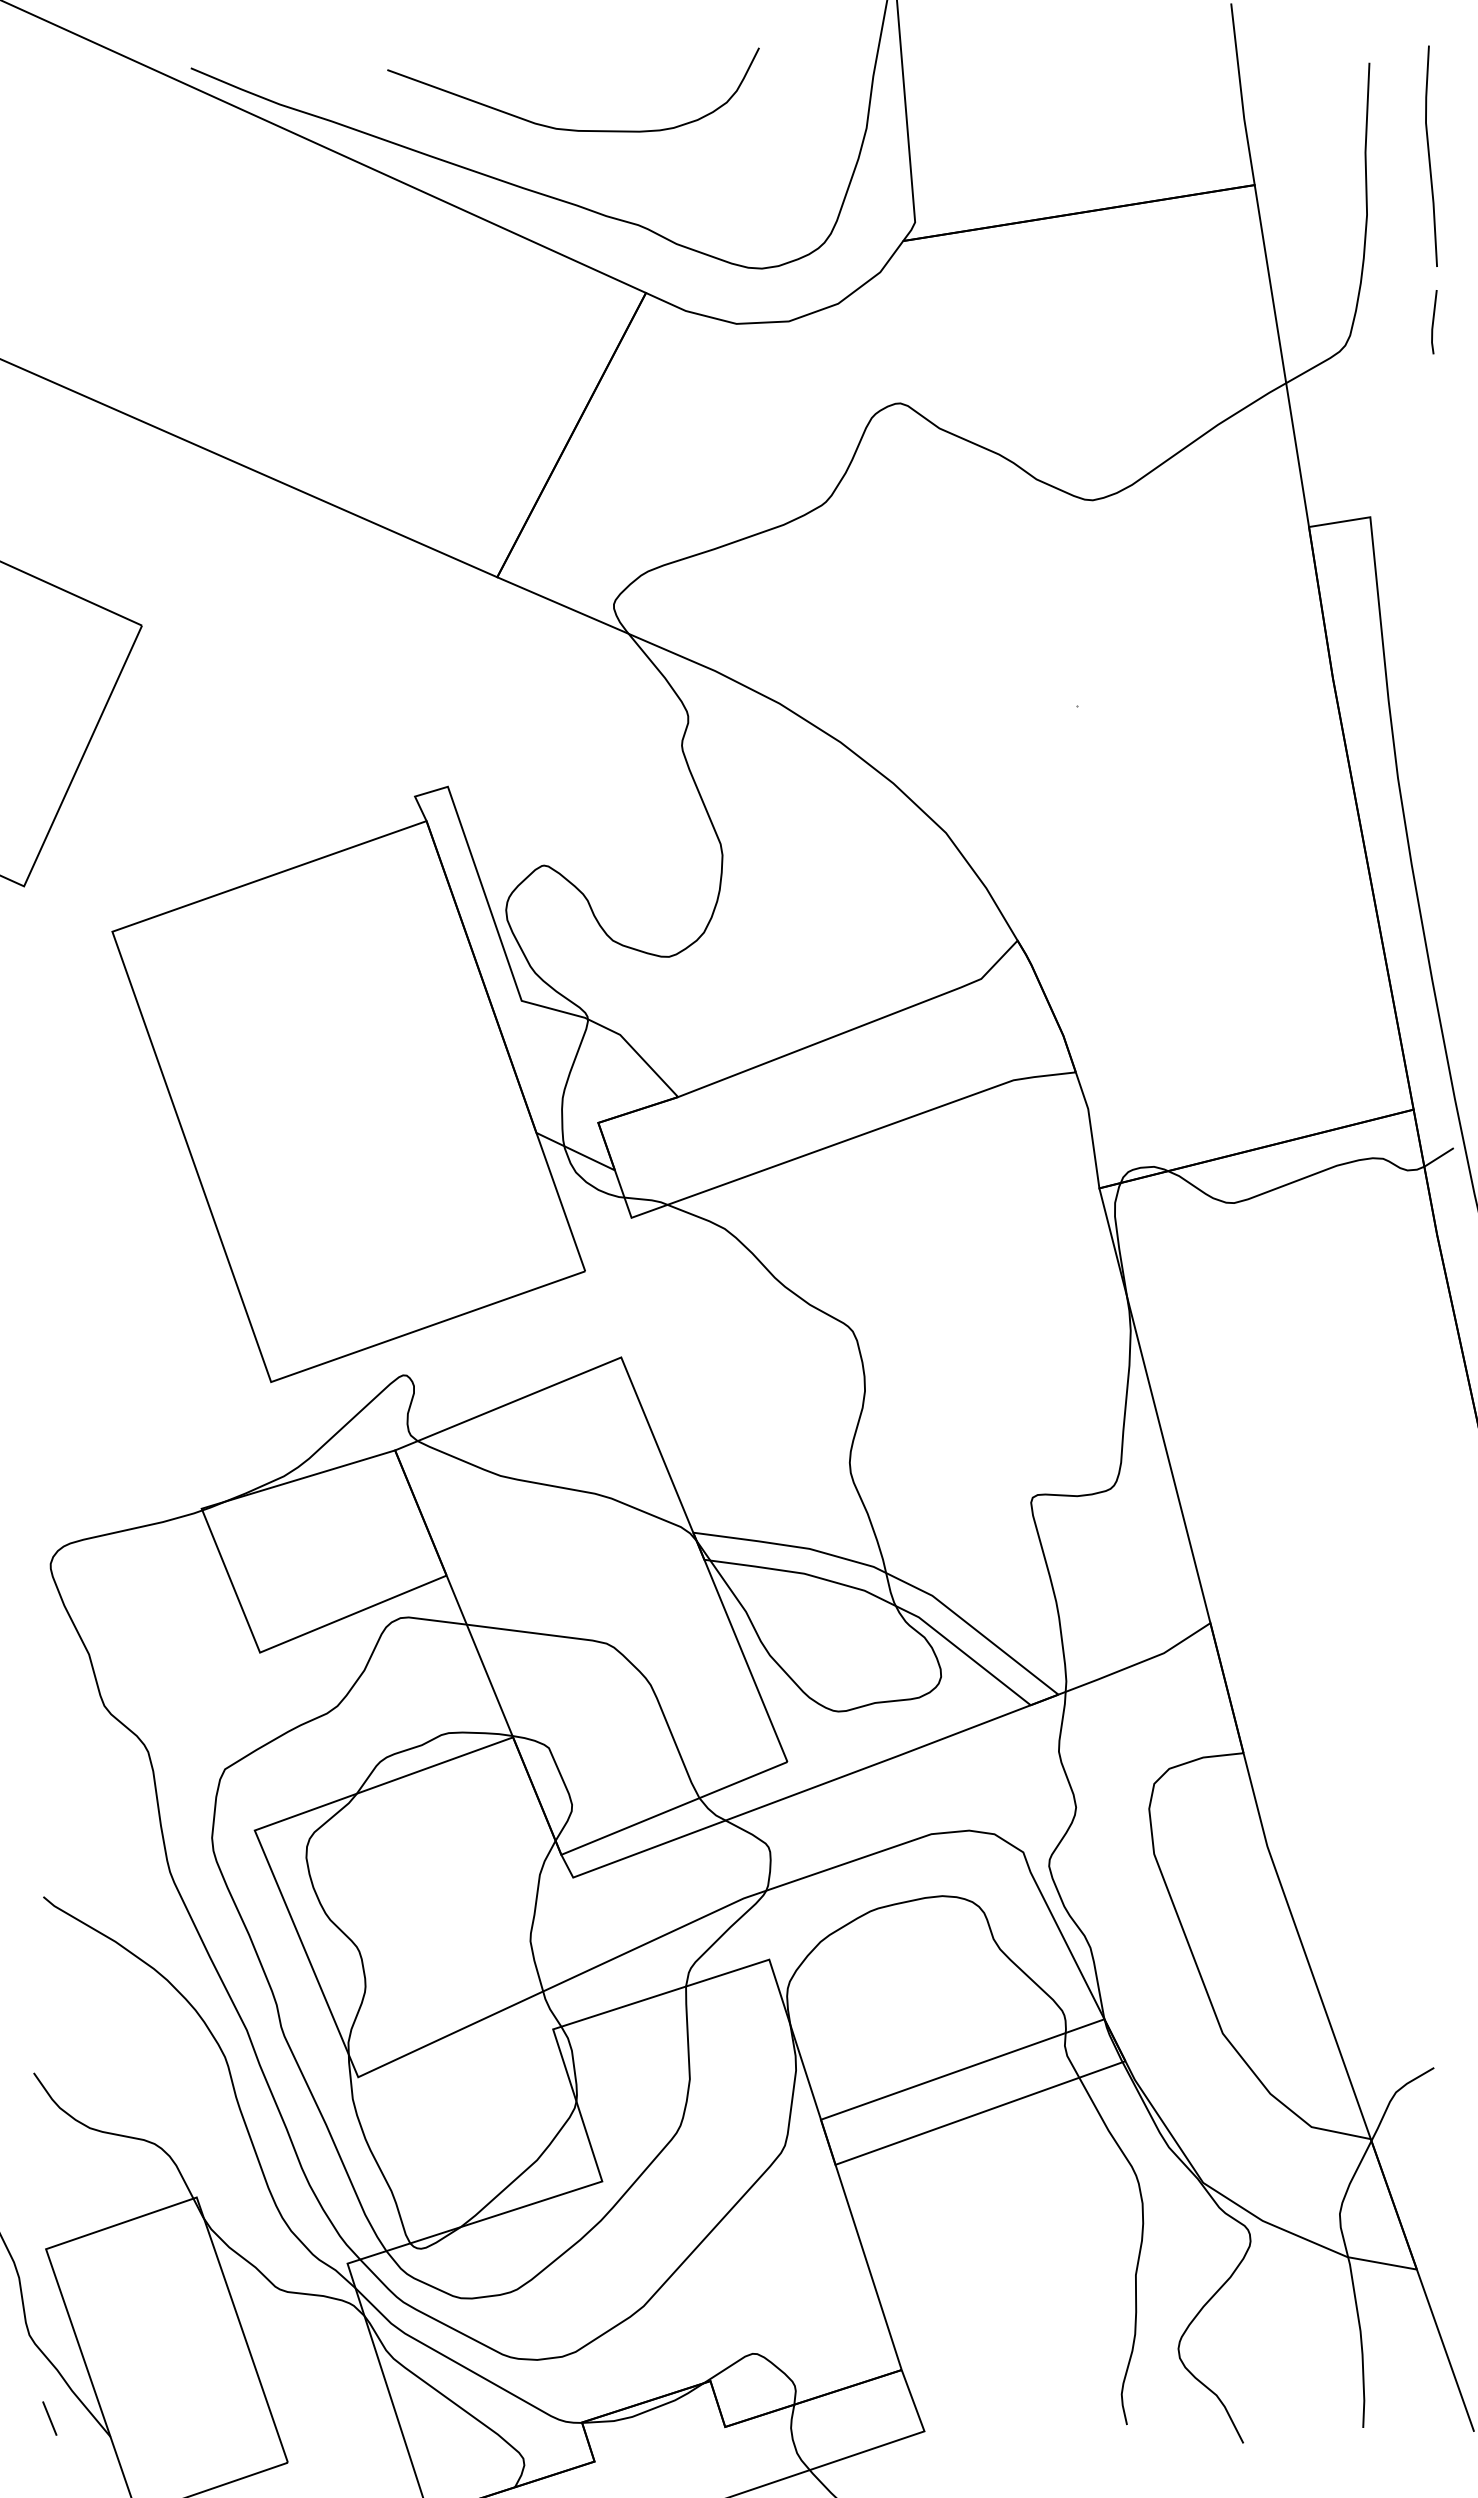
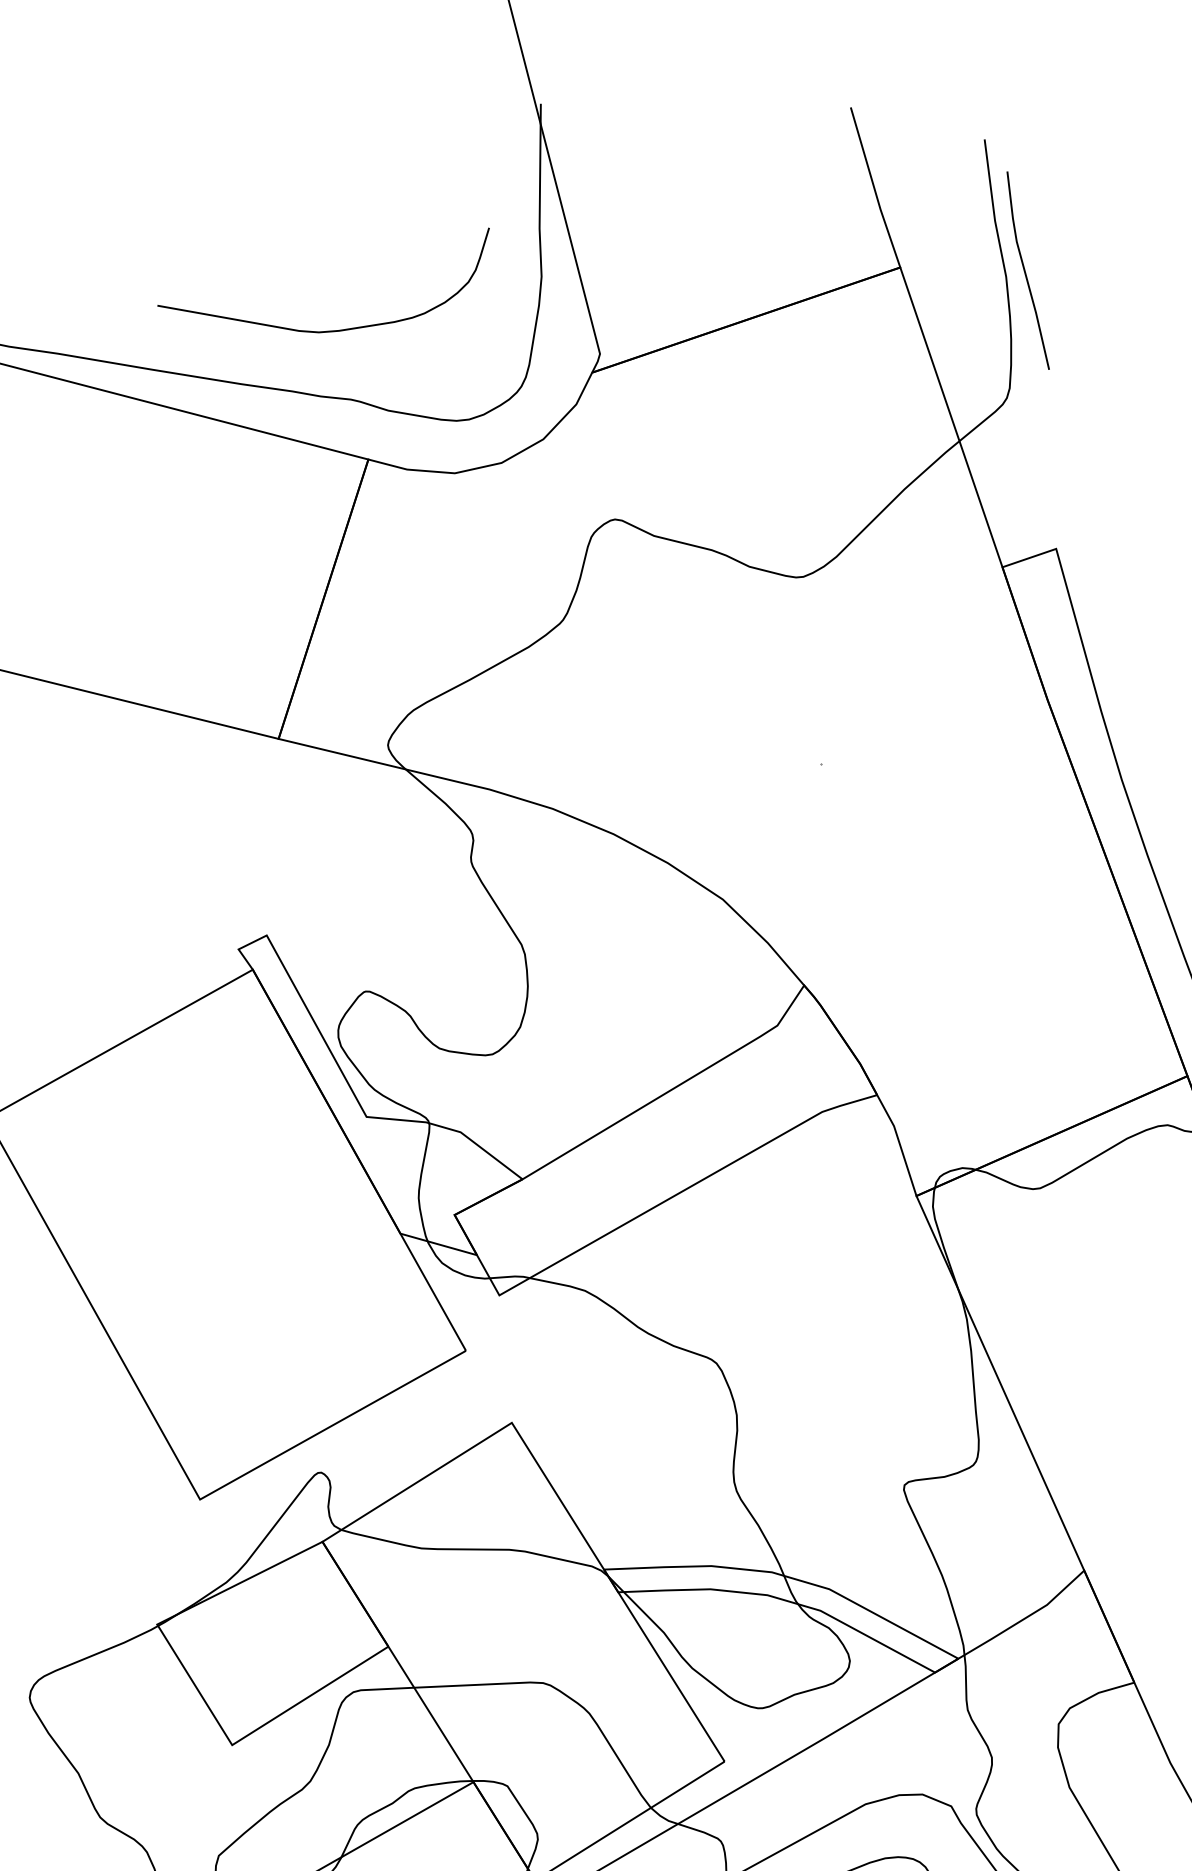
curve: (566, 128) -> (328, 330), moved
line: (1430, 156) -> (1026, 271), moved
line: (1434, 321) -> (1083, 362), removed

